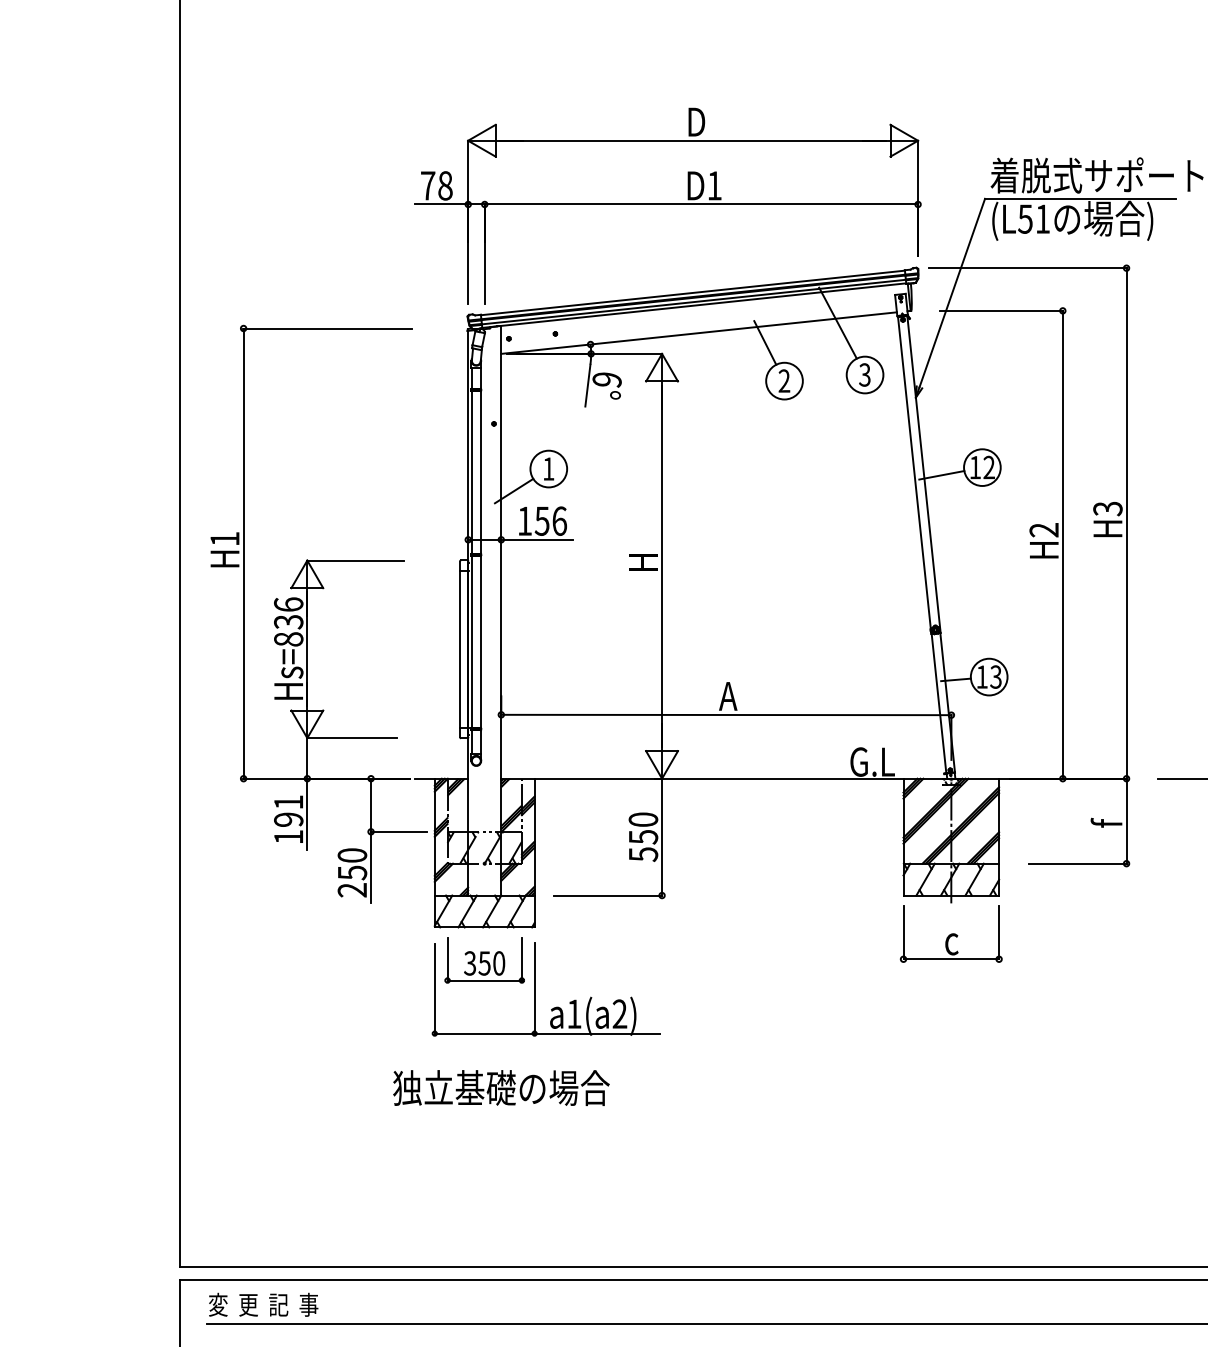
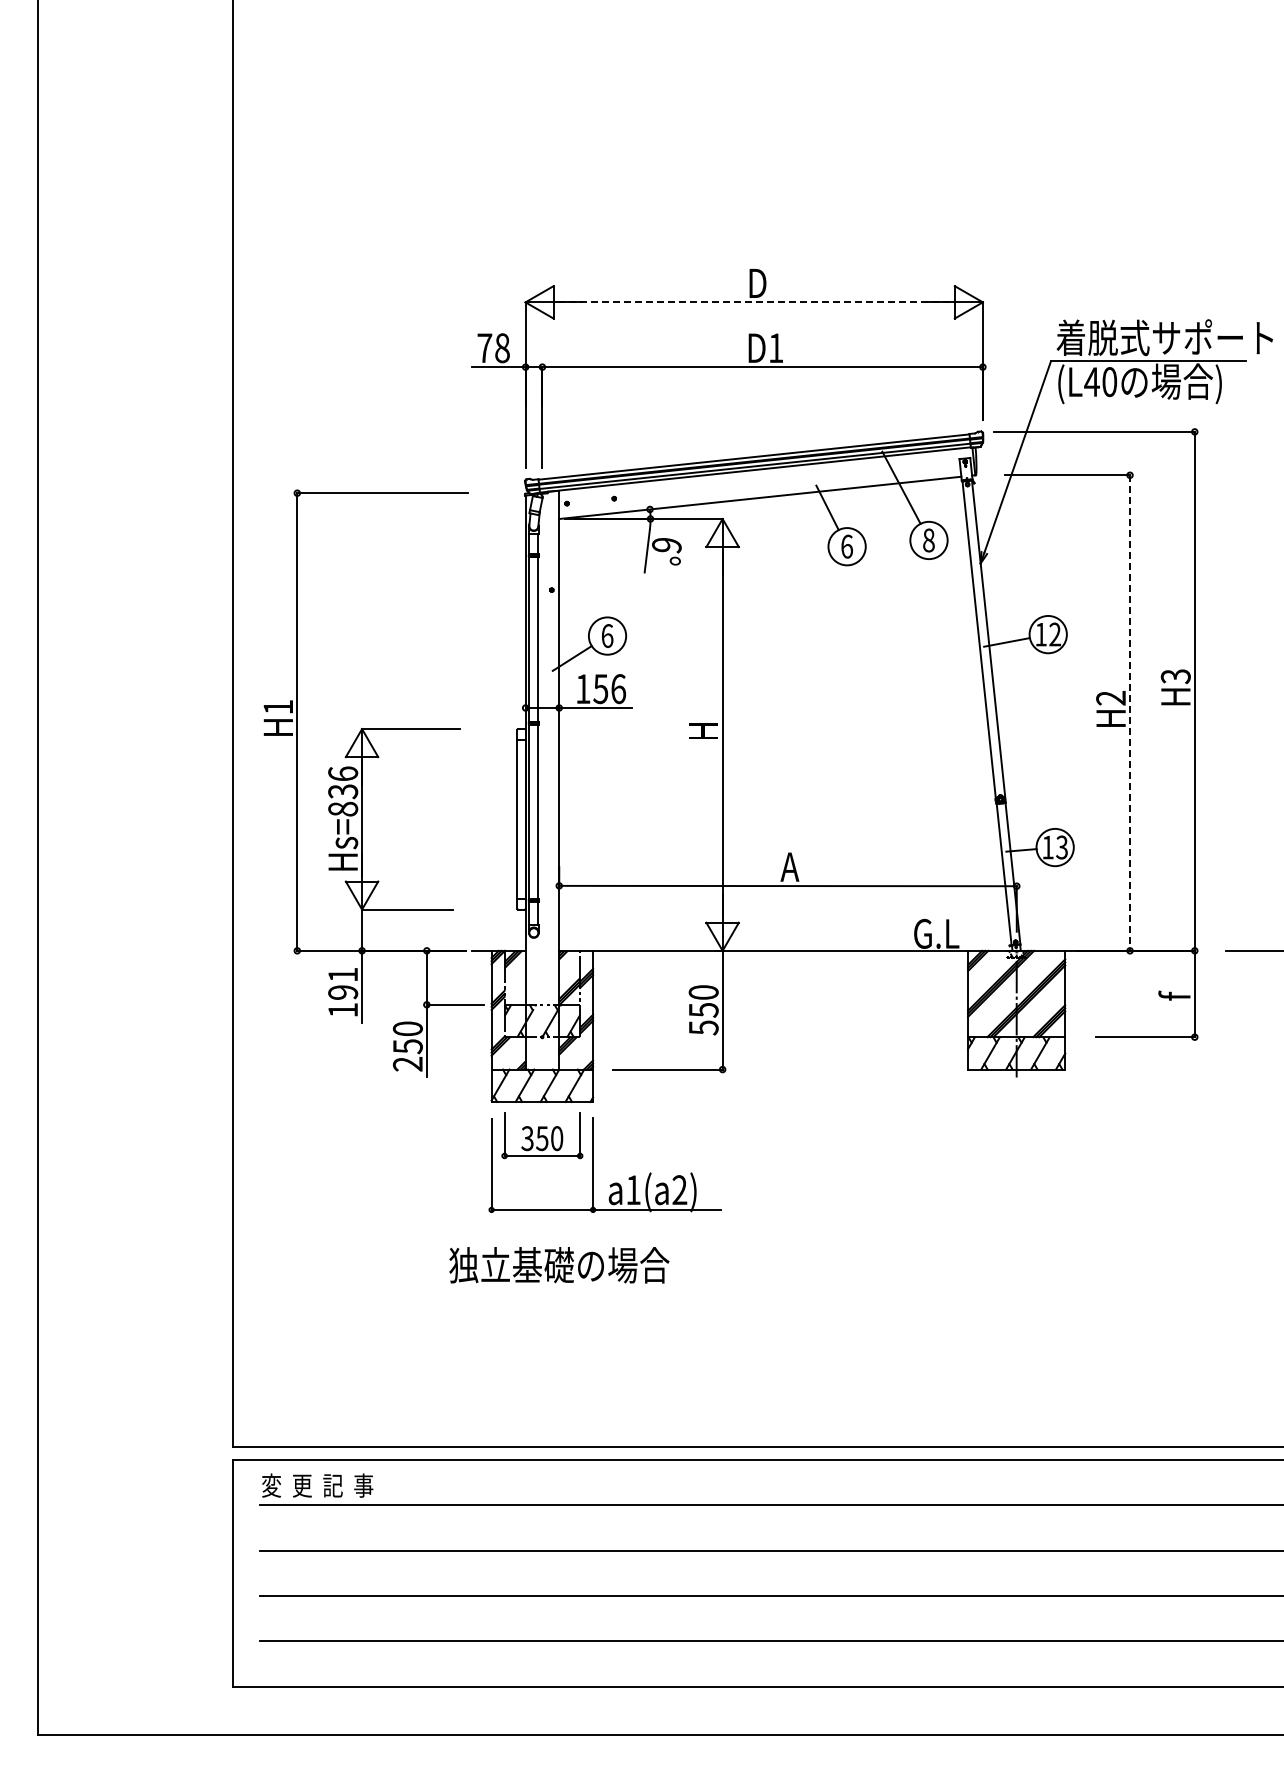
line: (693, 140) -> (754, 302), solid -> dashed
text: (1033, 219) -> (1100, 382), (L51 -> (L40
text: (864, 375) -> (928, 540), 3 -> 8
text: (783, 380) -> (846, 546), 2 -> 6
text: (548, 469) -> (607, 636), 1 -> 6
line: (1063, 545) -> (1130, 713), solid -> dashed
part: (951, 933) -> (1016, 1108), removed

